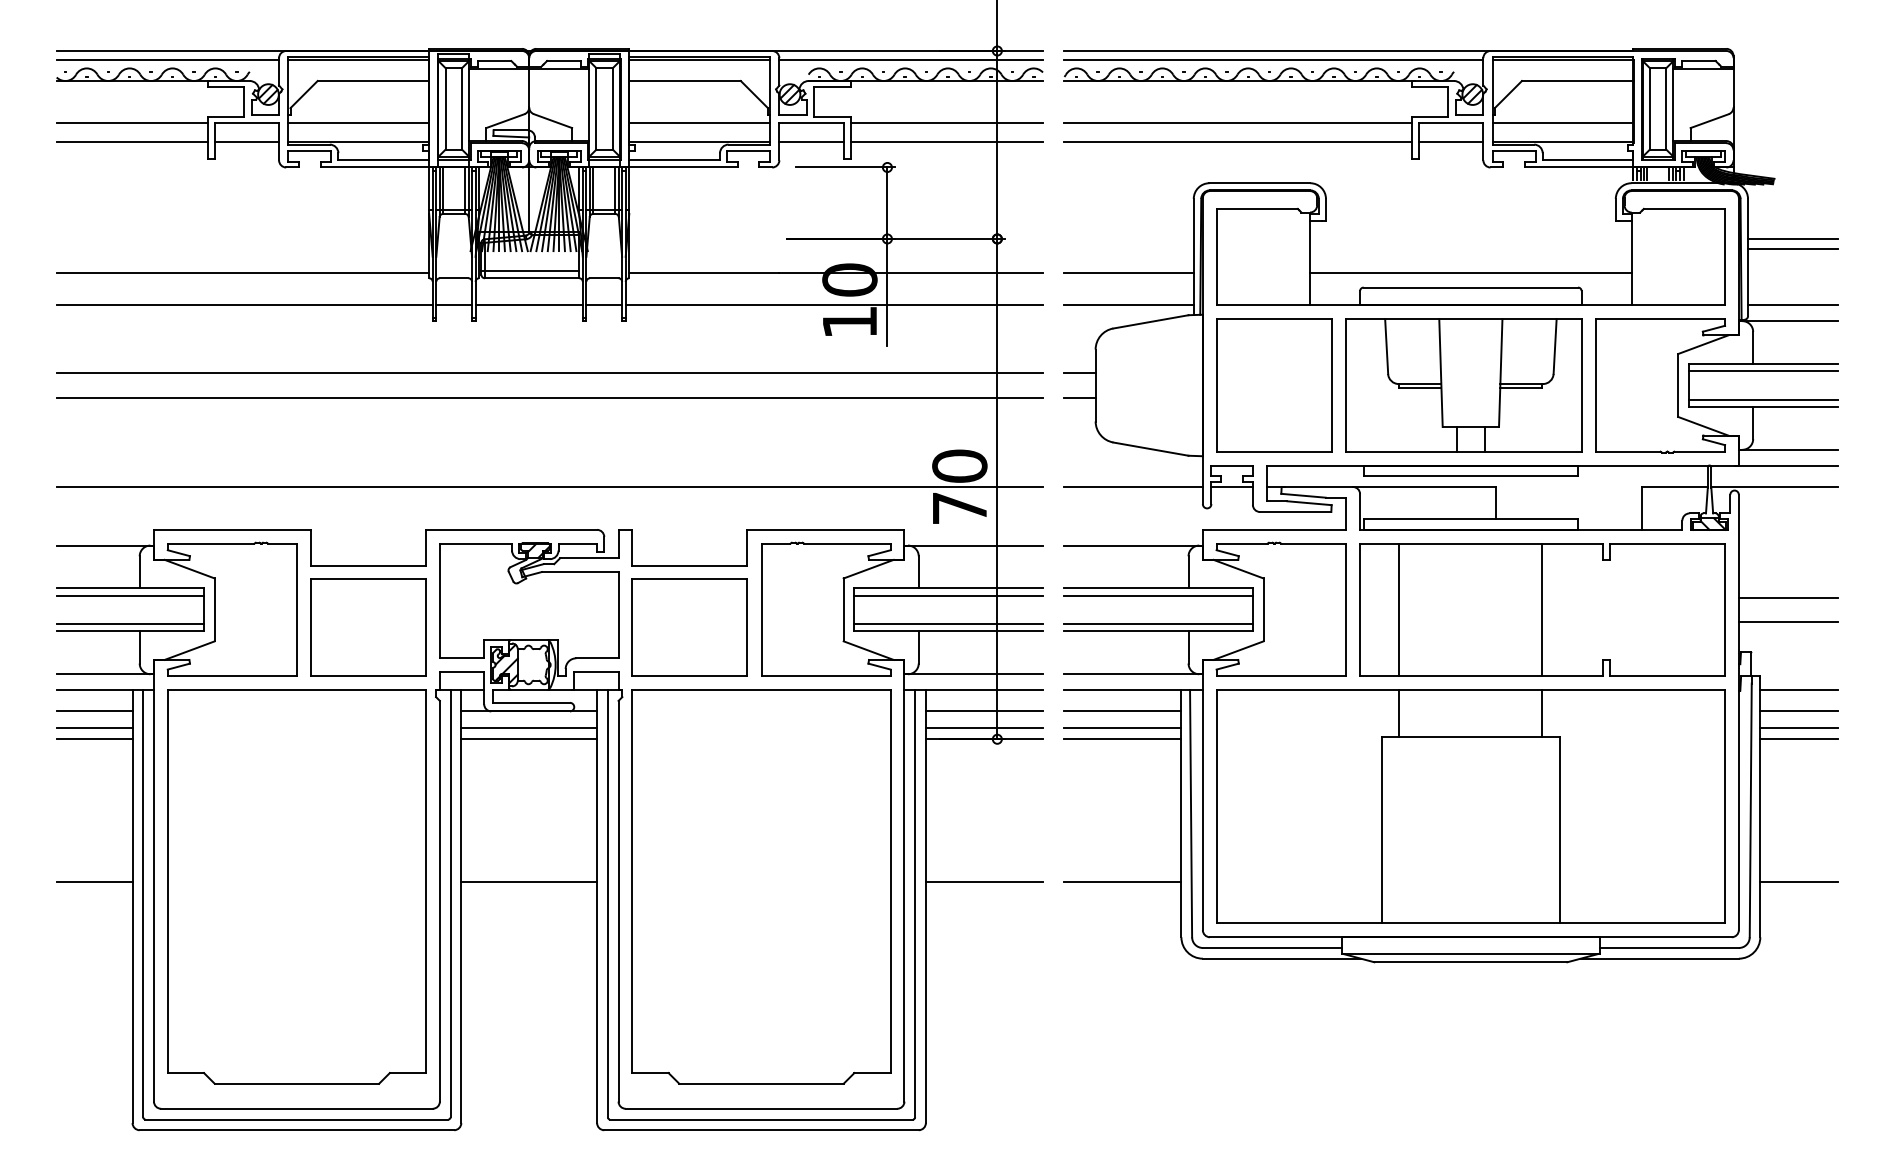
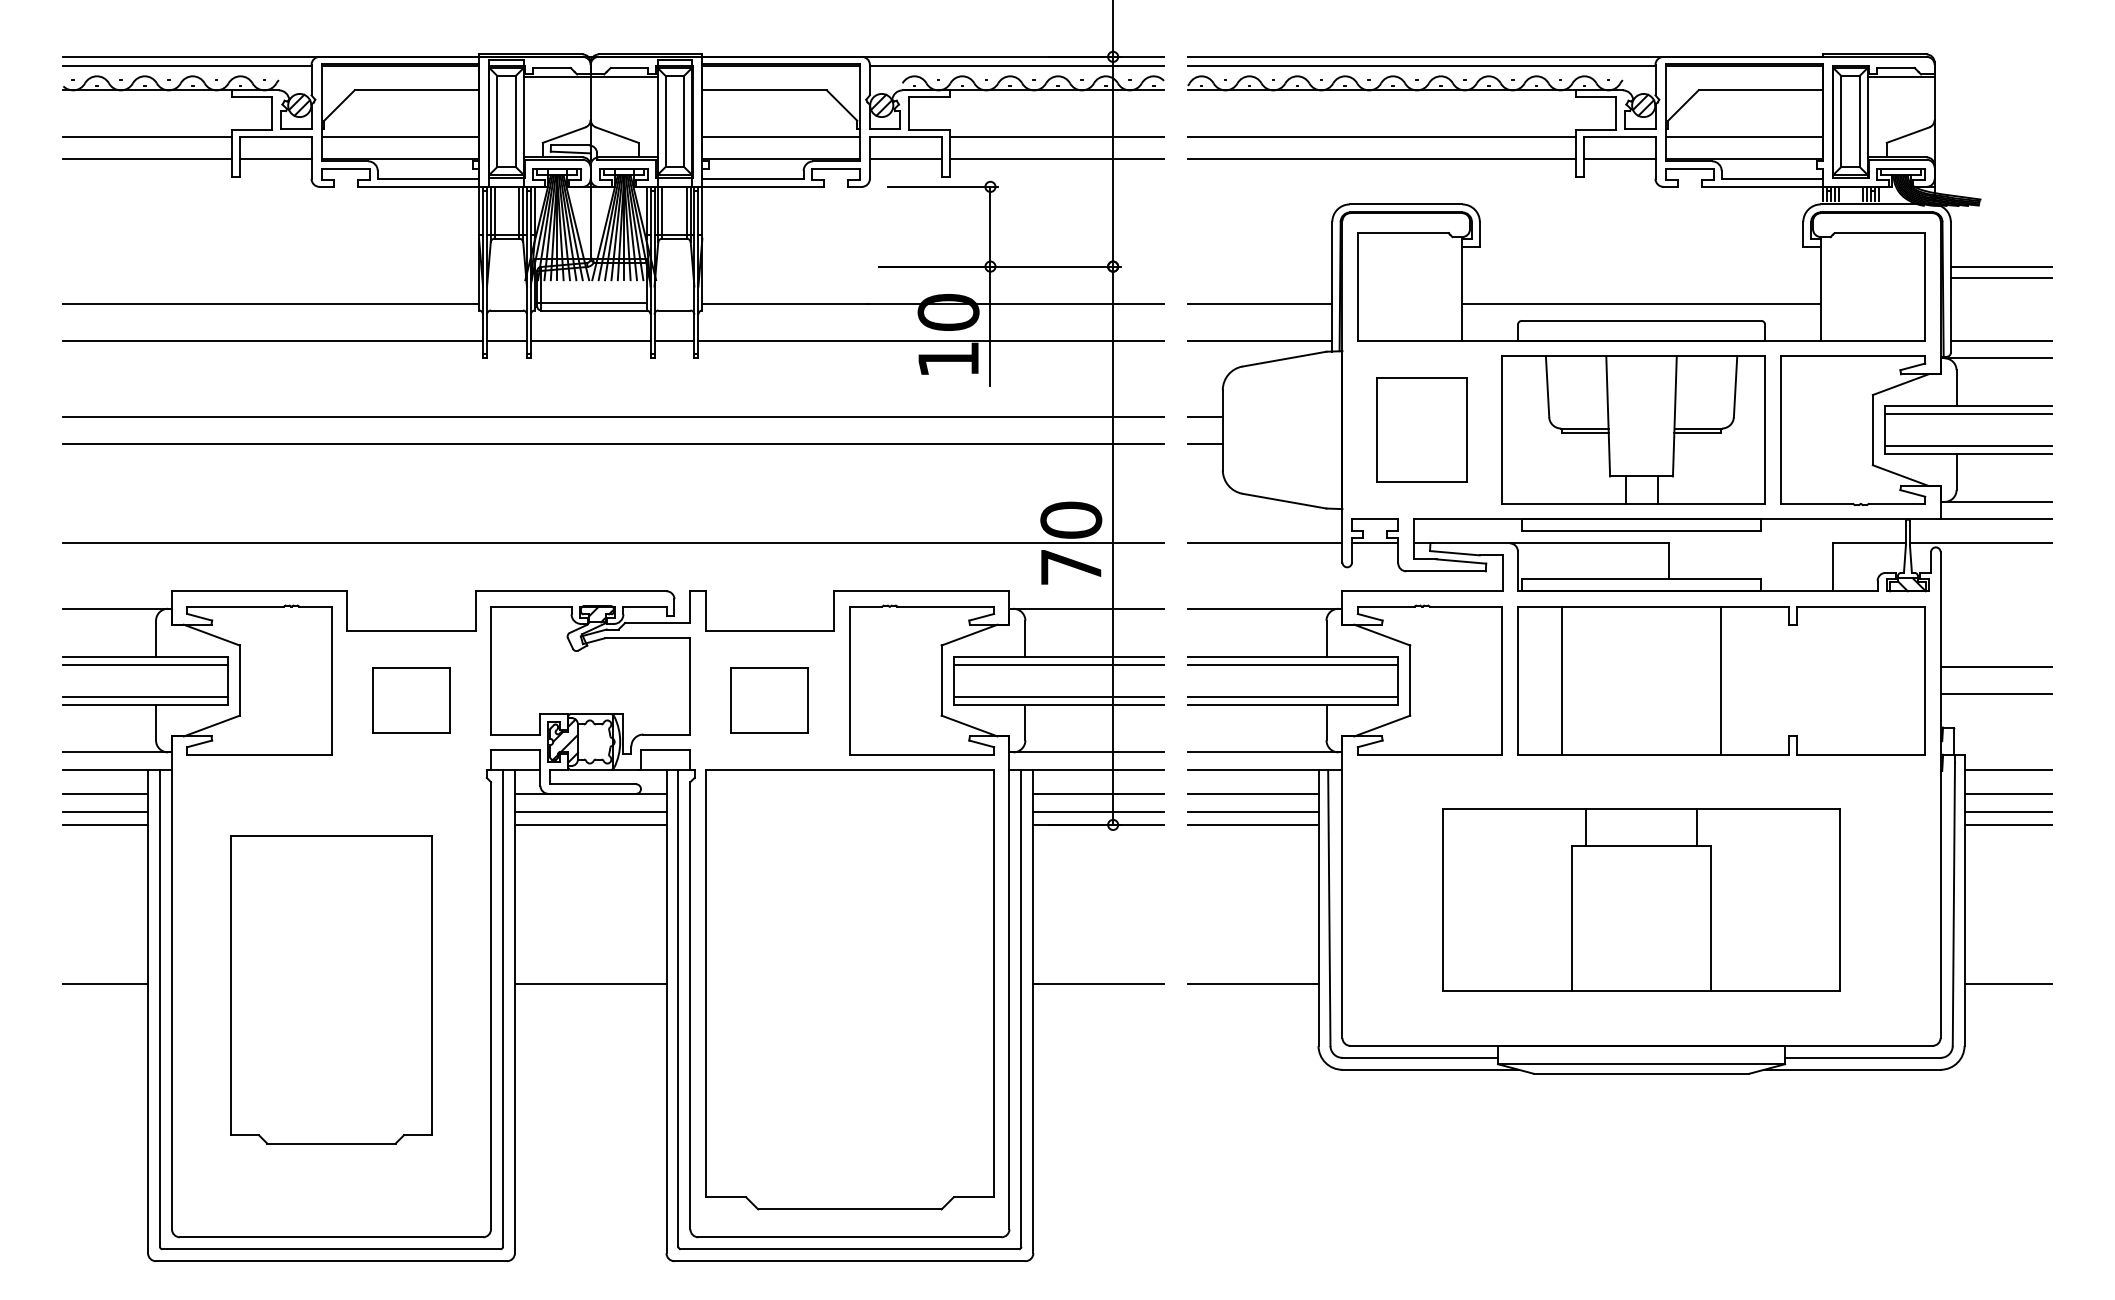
part: (1274, 384) -> (1422, 429), size x0.7
part: (368, 627) -> (411, 700), size x0.6
part: (689, 627) -> (769, 700), size x0.6
part: (1470, 806) -> (1641, 899), size x0.7
part: (296, 886) -> (331, 989), size x0.7

